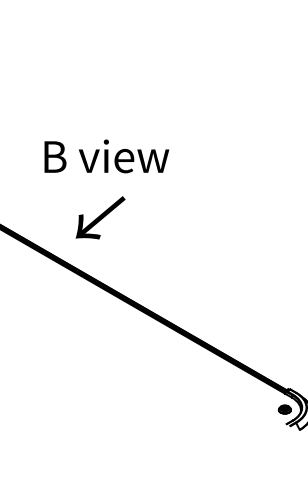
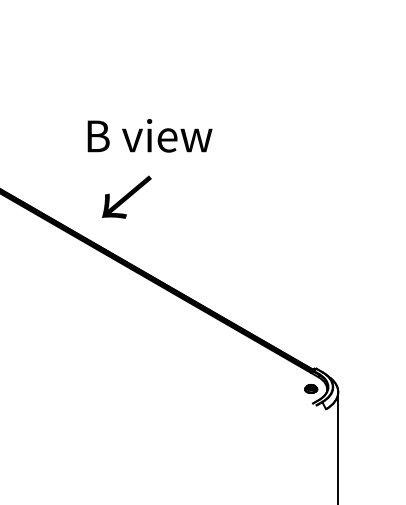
text: (106, 156) -> (149, 135), moved

